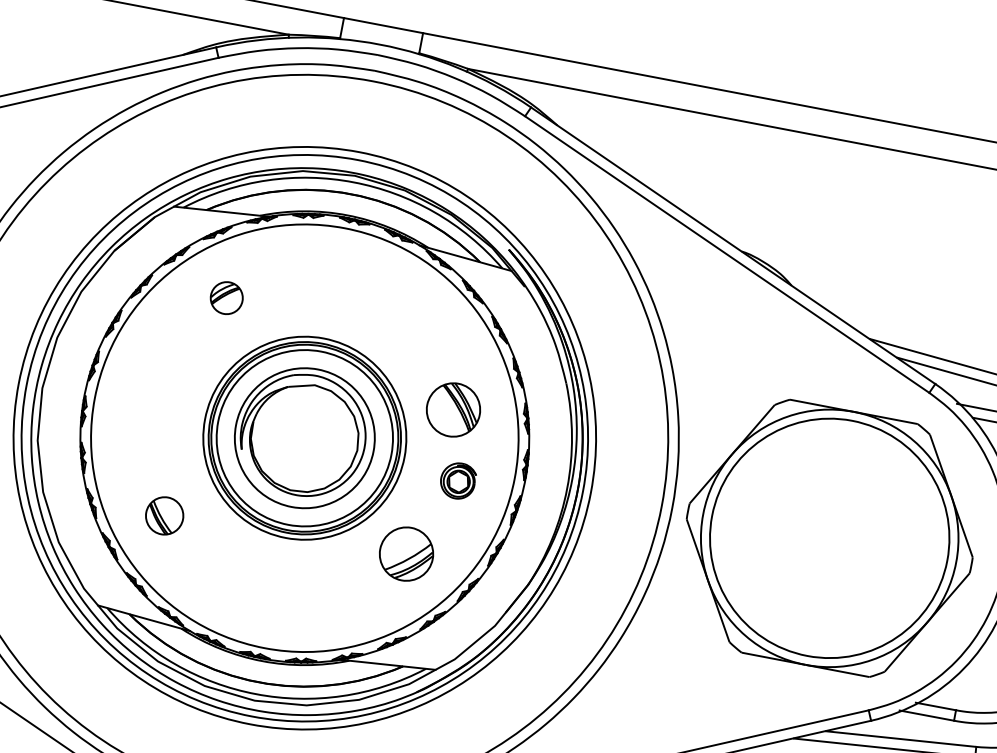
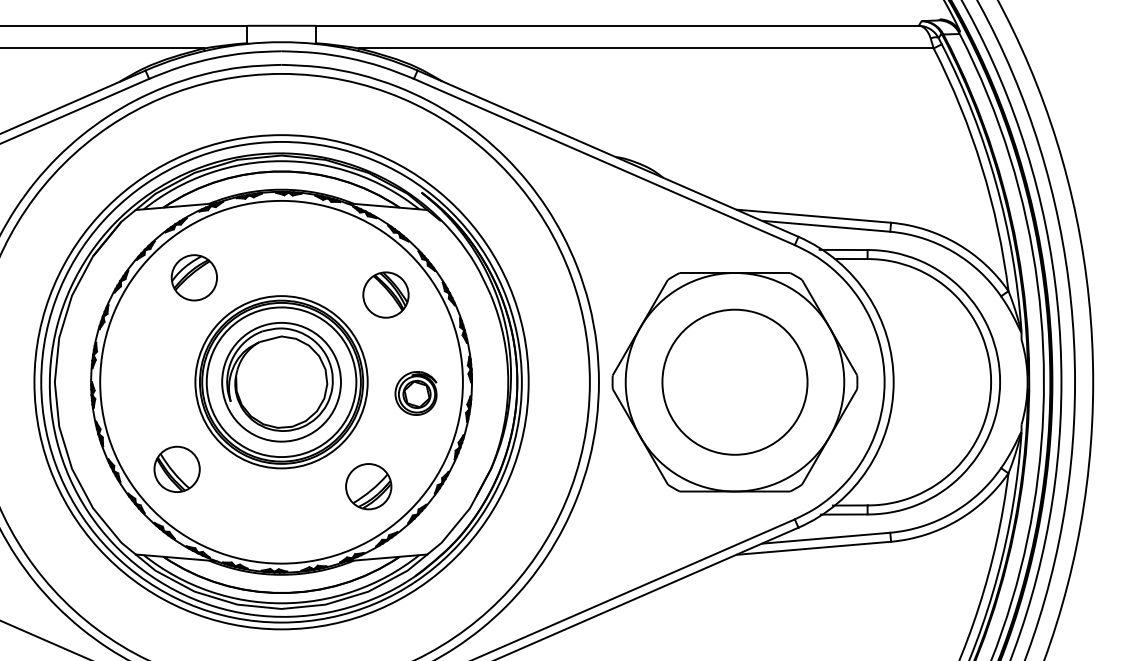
part: (226, 297) -> (193, 277), size x1.67
part: (453, 409) -> (385, 294), moved
part: (457, 480) -> (415, 393), size x1.43
part: (164, 514) -> (176, 468), size x1.43
circle: (829, 537) -> (734, 381), size x0.71
part: (406, 553) -> (368, 486), moved

